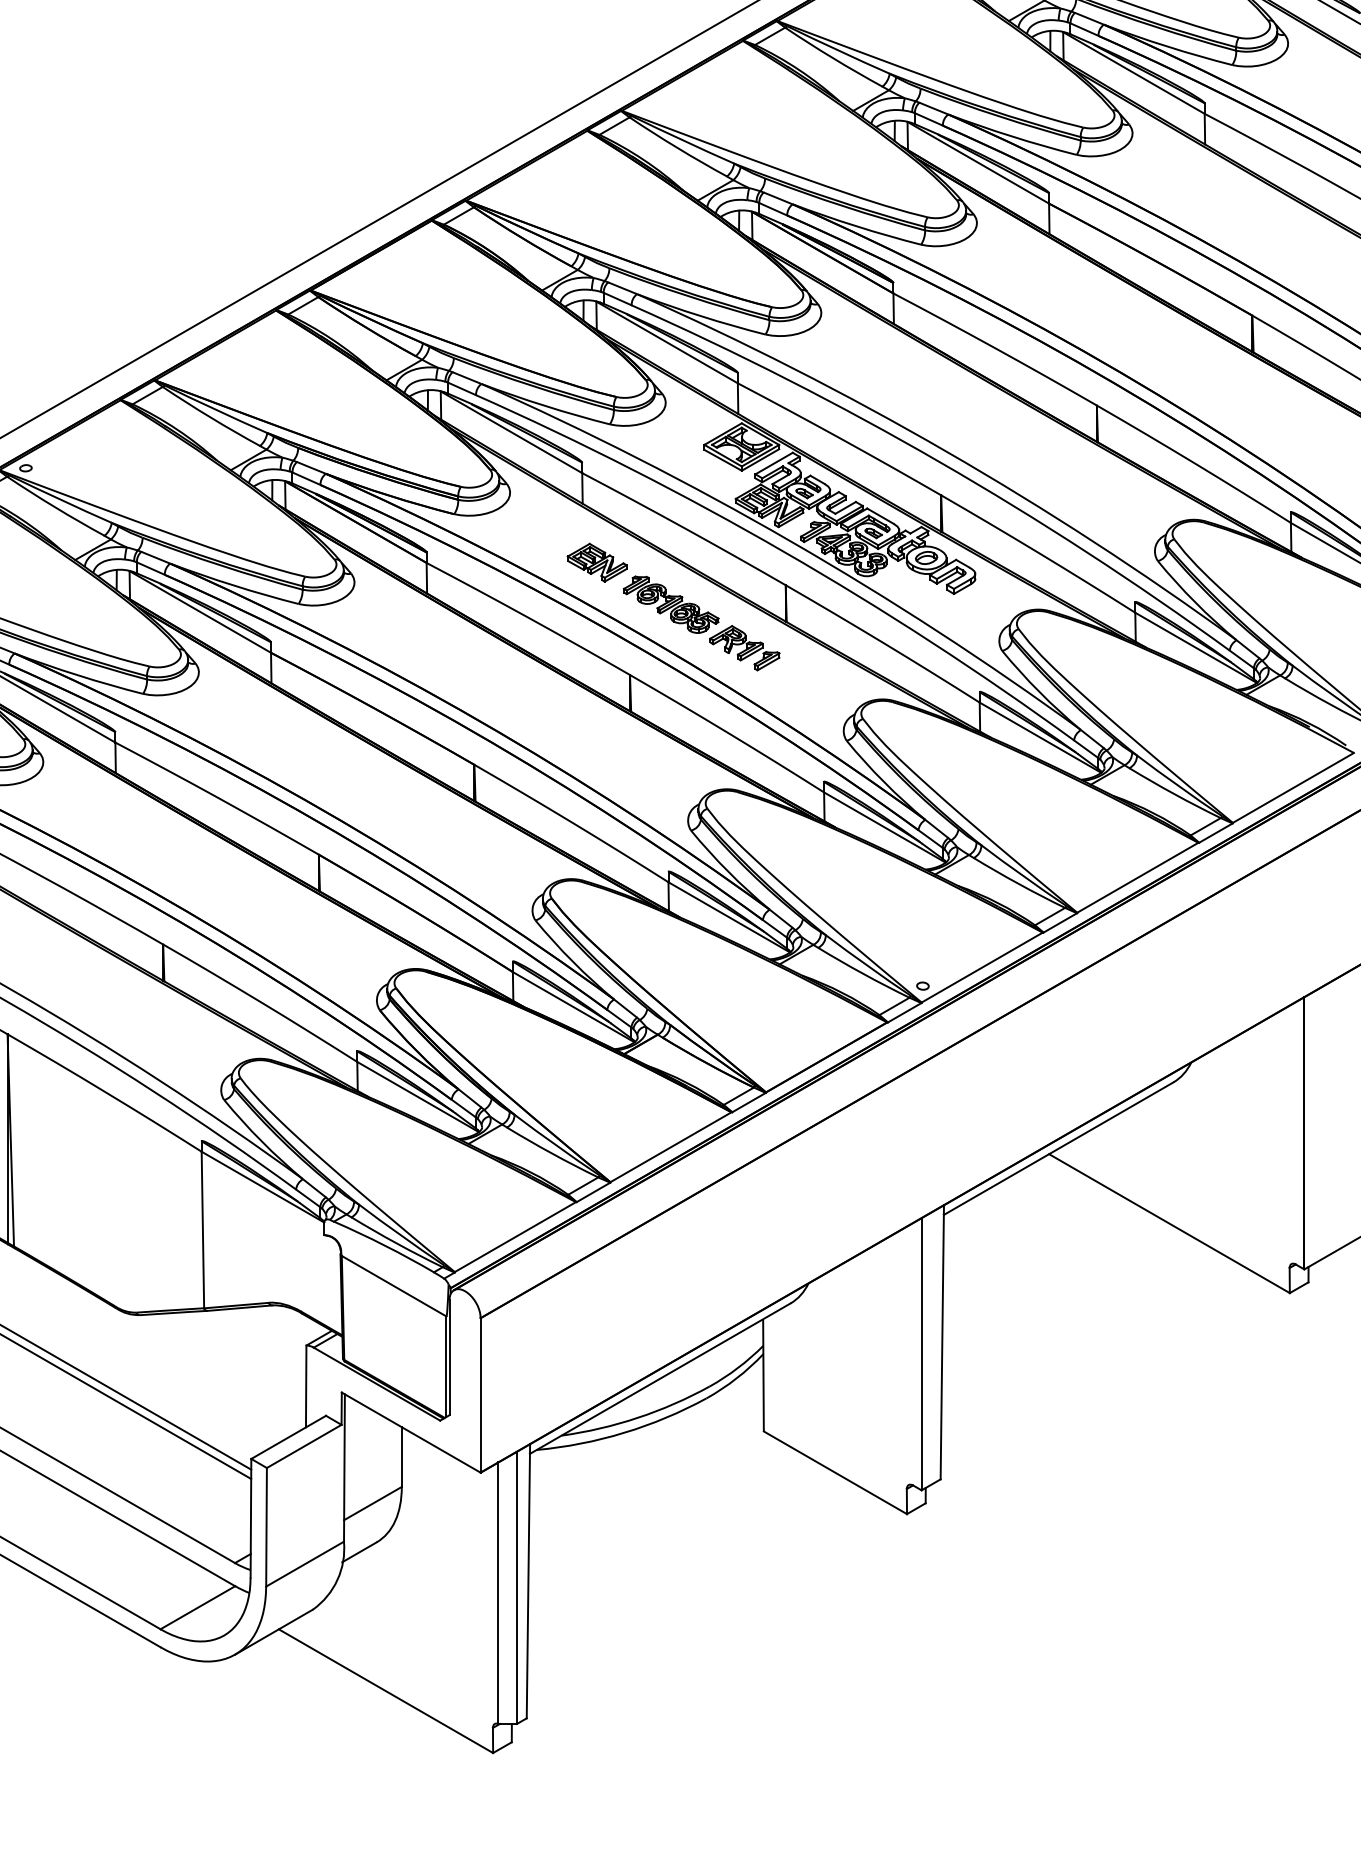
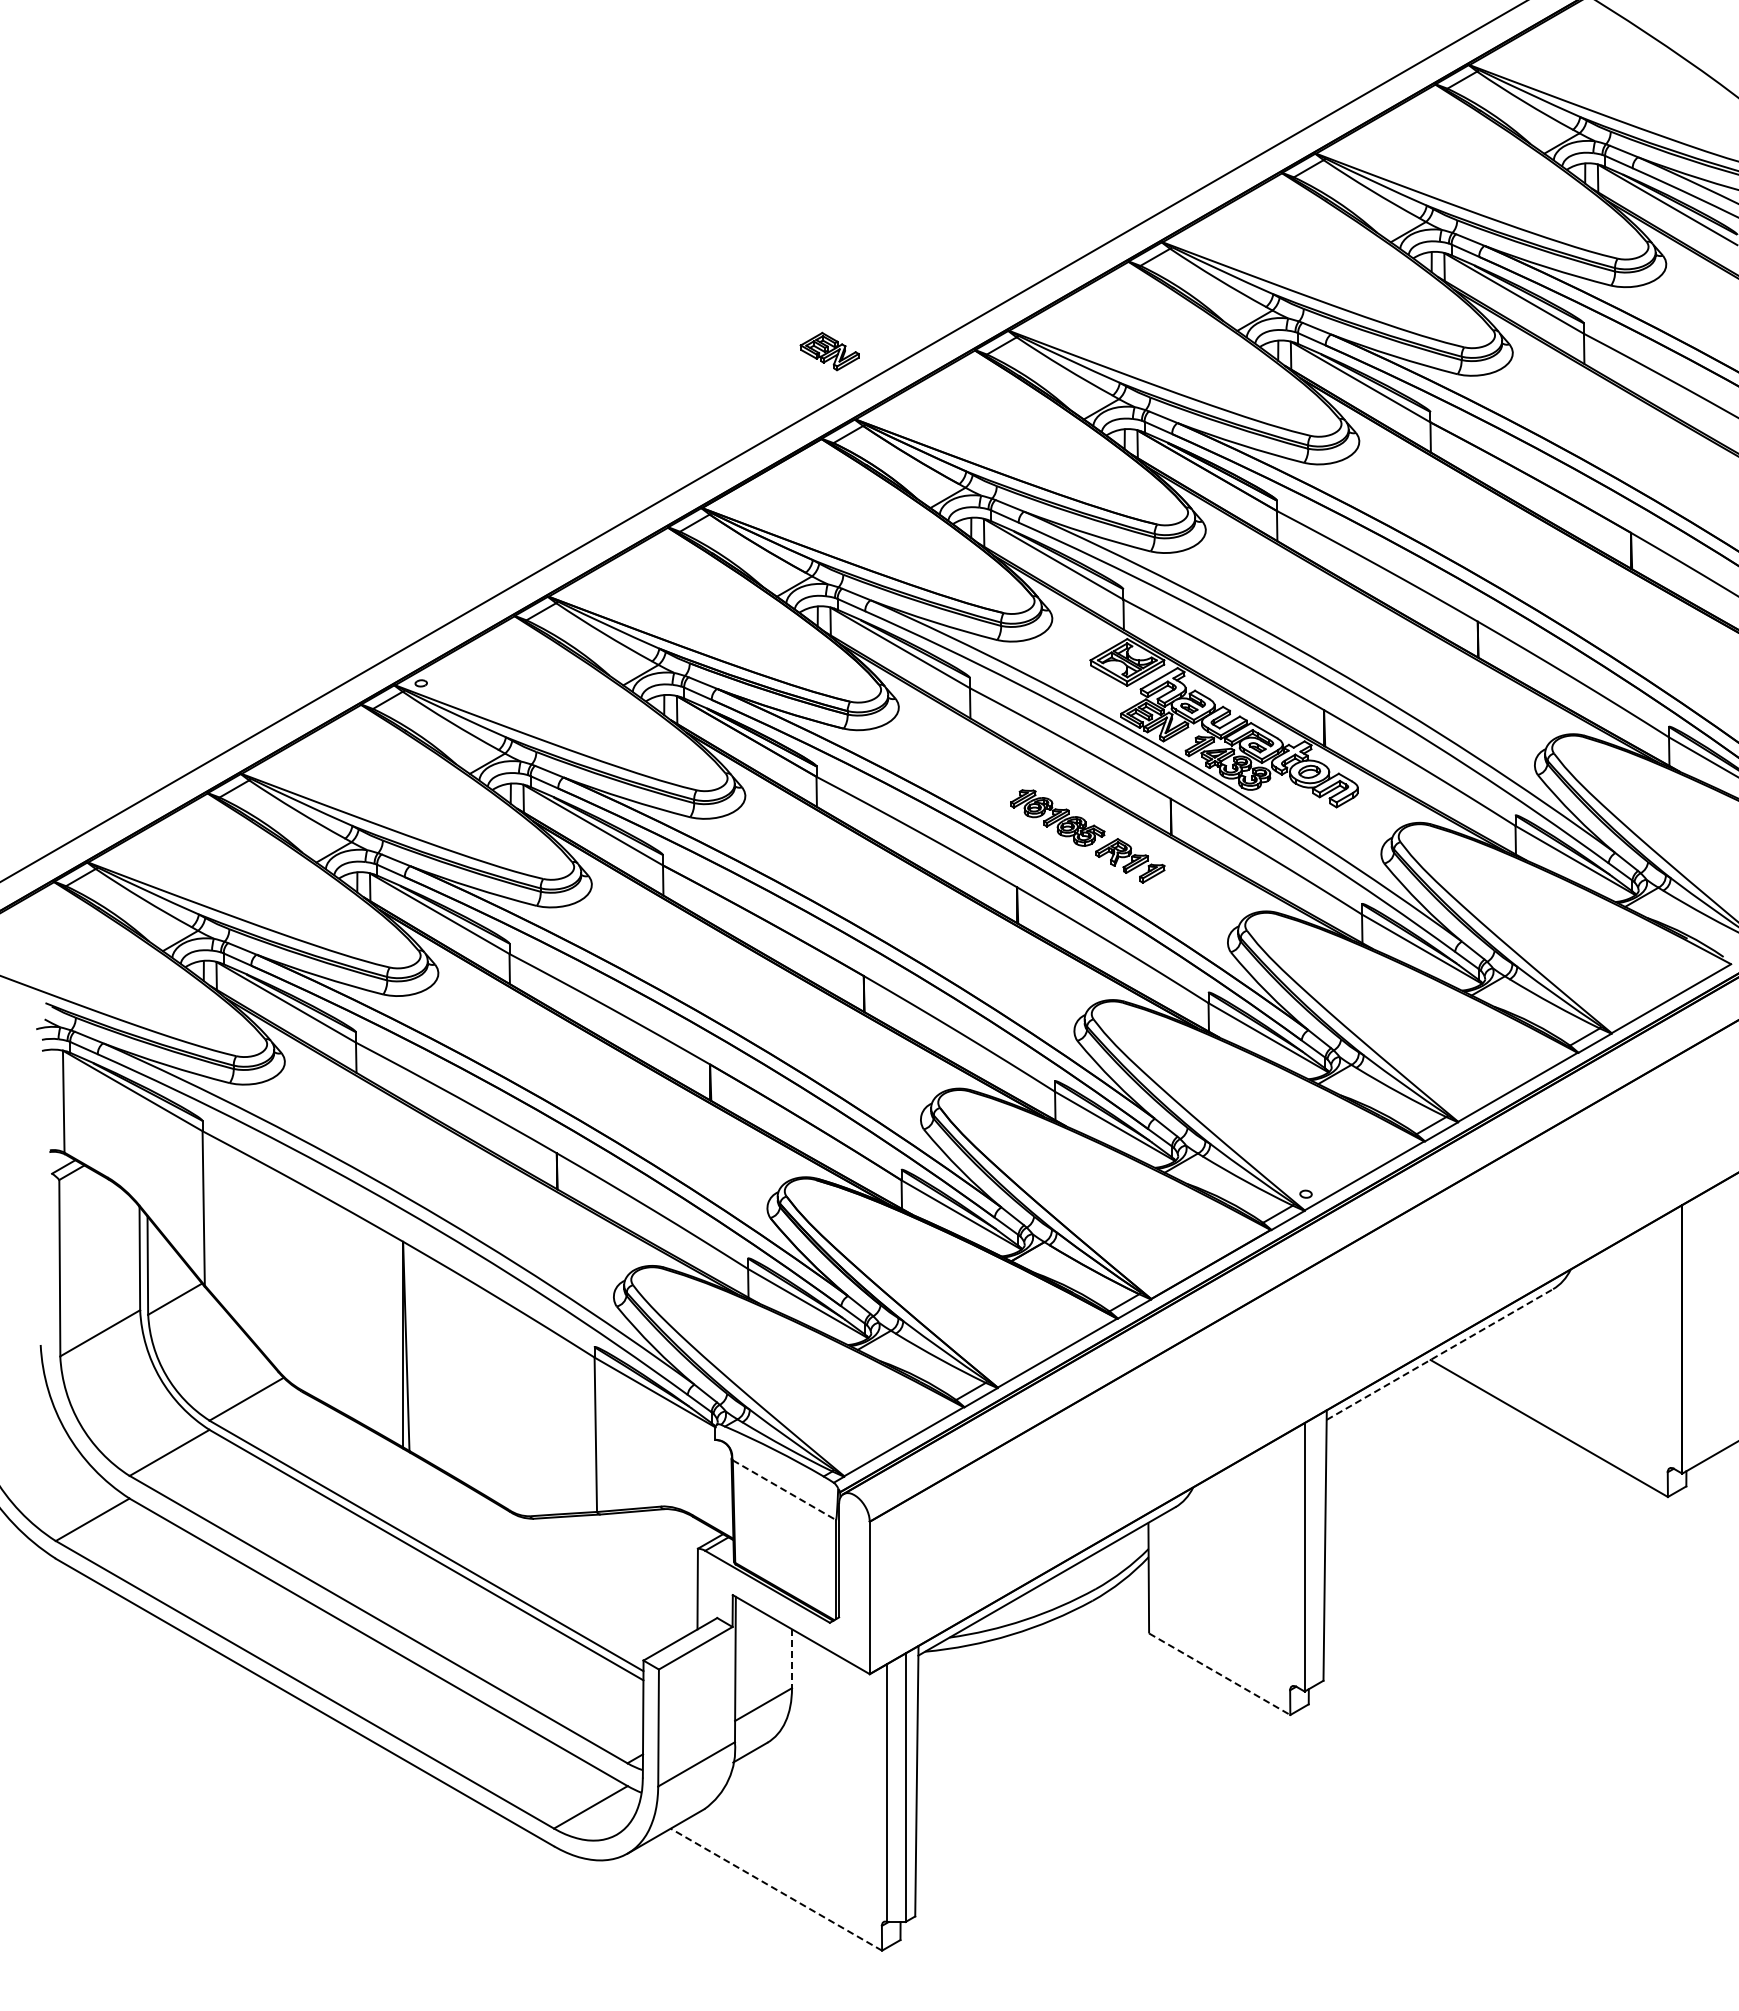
part: (596, 562) -> (829, 351), moved
line: (1058, 1148) -> (1439, 1354), solid -> dashed
line: (394, 1286) -> (784, 1490), solid -> dashed
line: (402, 1457) -> (792, 1659), solid -> dashed
line: (835, 1473) -> (1219, 1674), solid -> dashed
line: (385, 1691) -> (775, 1889), solid -> dashed

